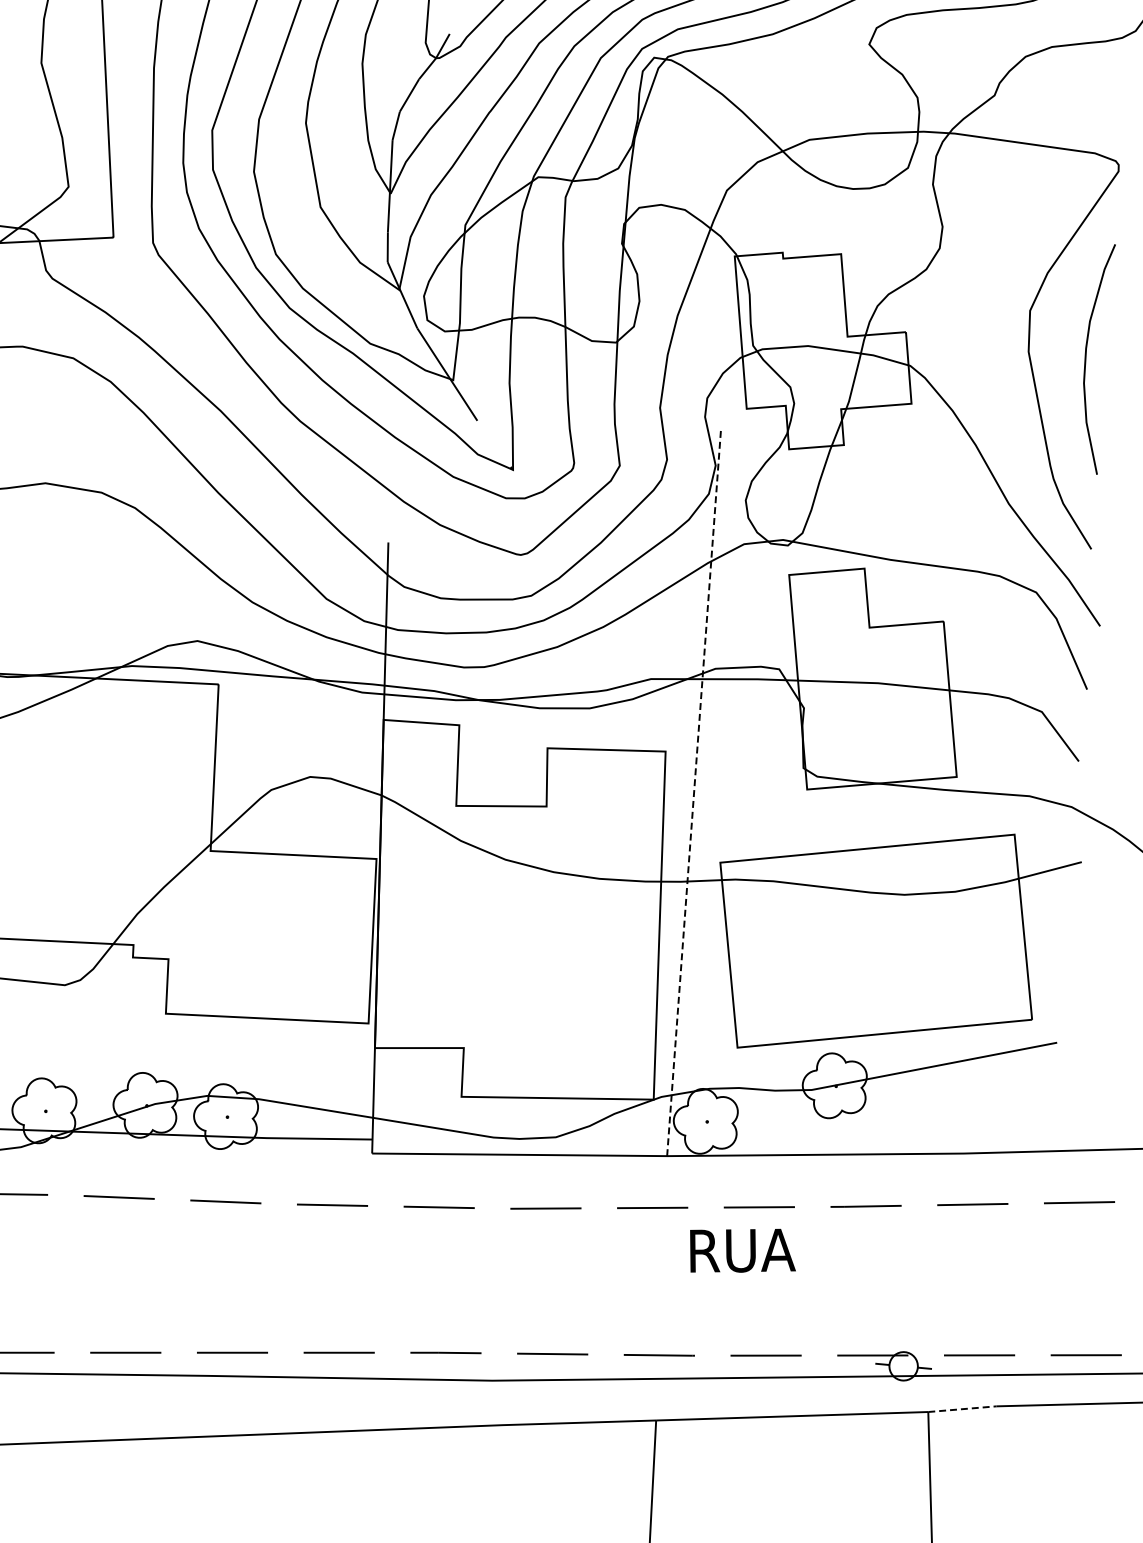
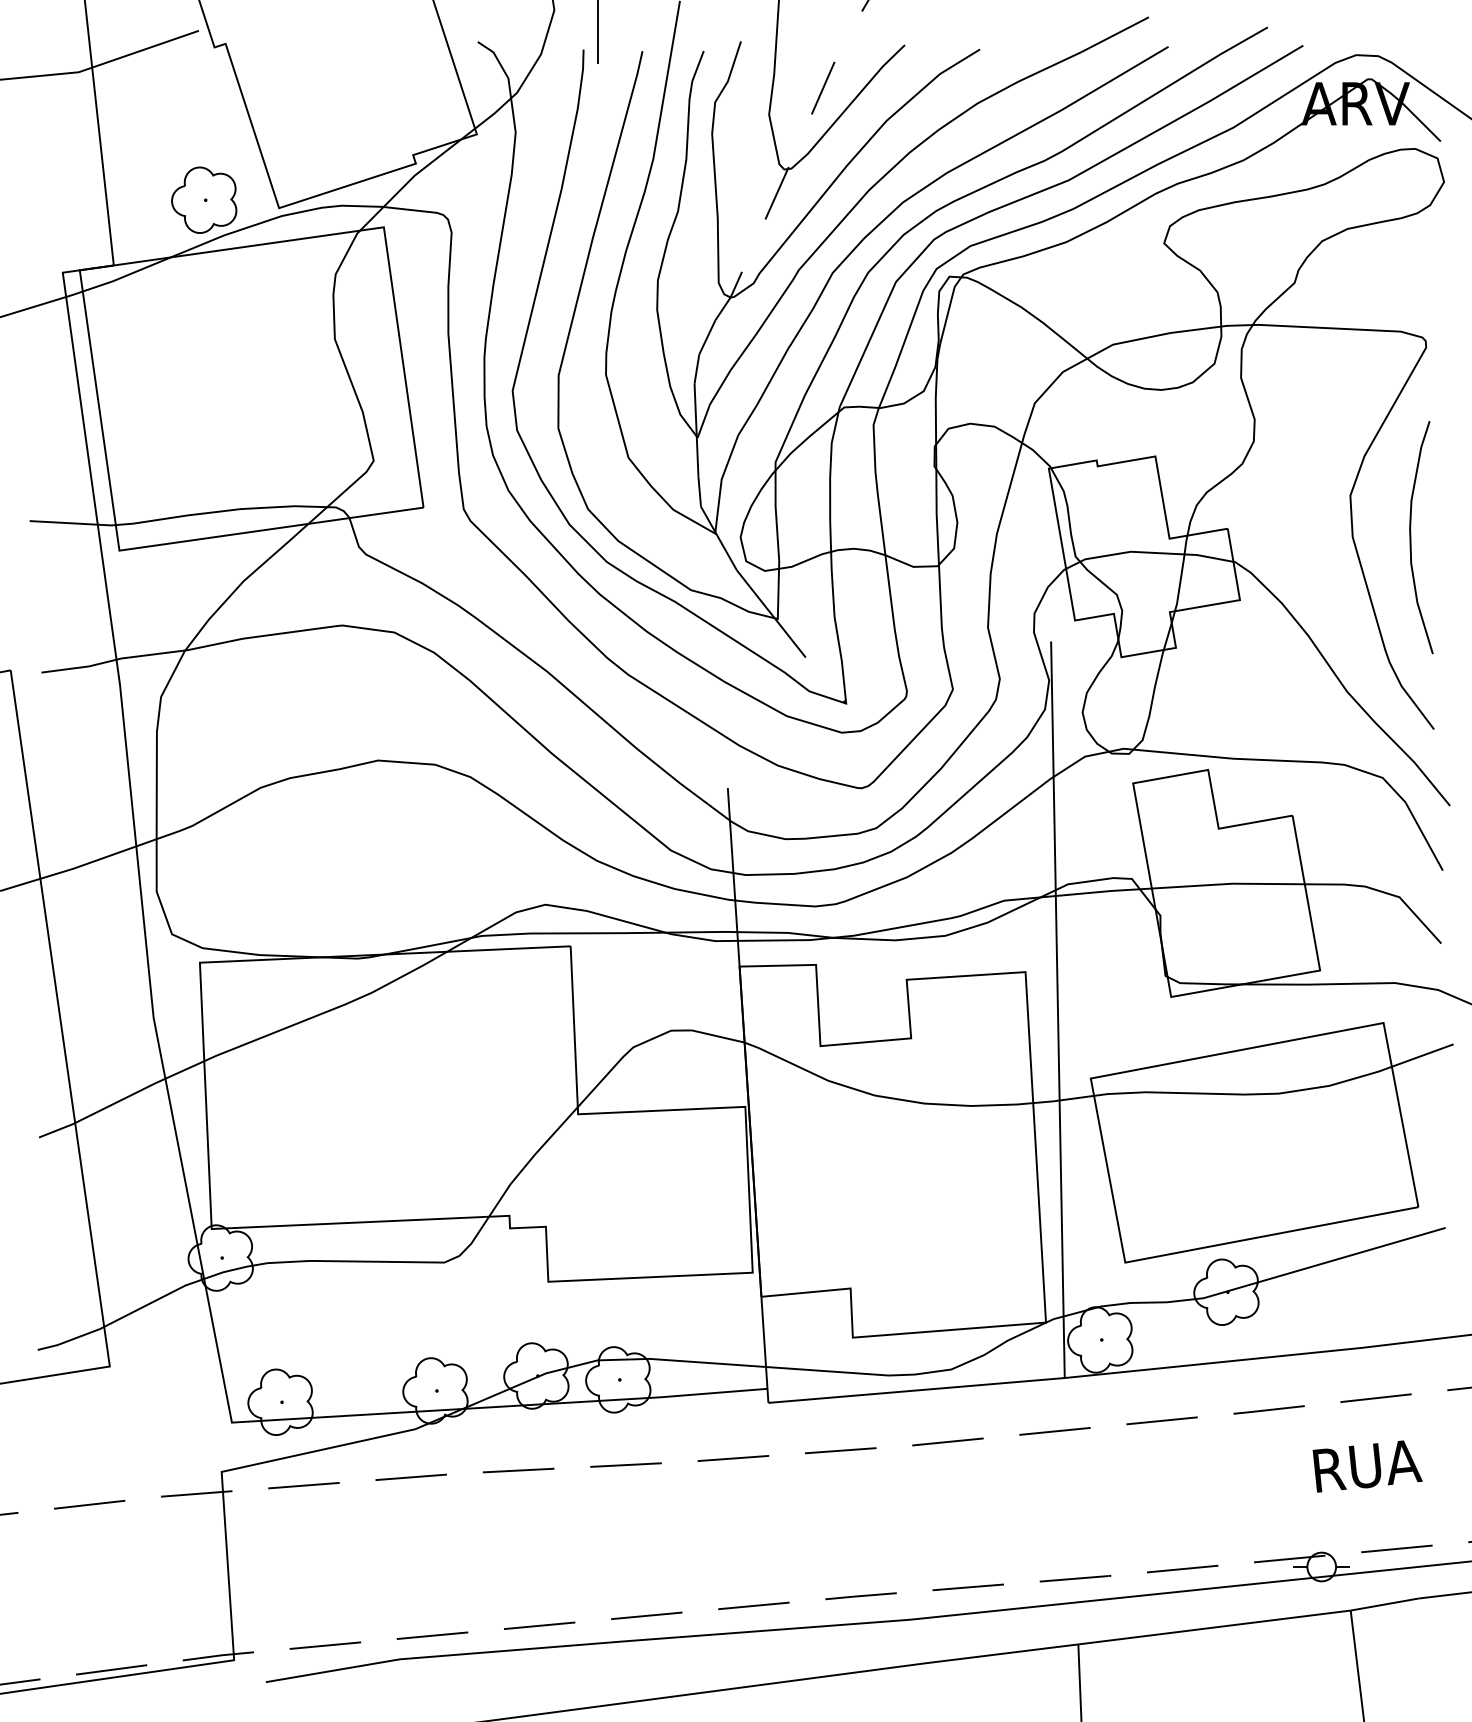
line: (693, 791) -> (1057, 1009), dashed -> solid
text: (742, 1251) -> (1367, 1466), moved
line: (962, 1409) -> (1384, 1604), dashed -> solid

